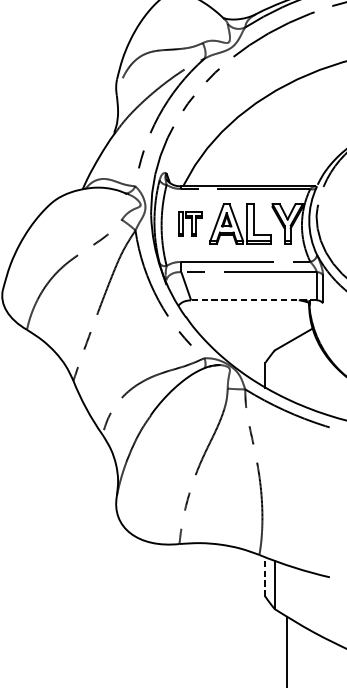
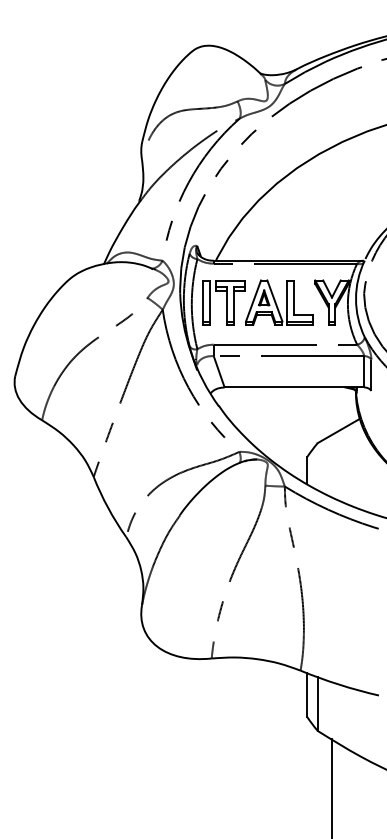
part: (190, 223) -> (223, 302), size x1.67
line: (253, 300) -> (294, 387), dashed -> solid
line: (265, 577) -> (307, 695), dashed -> solid

